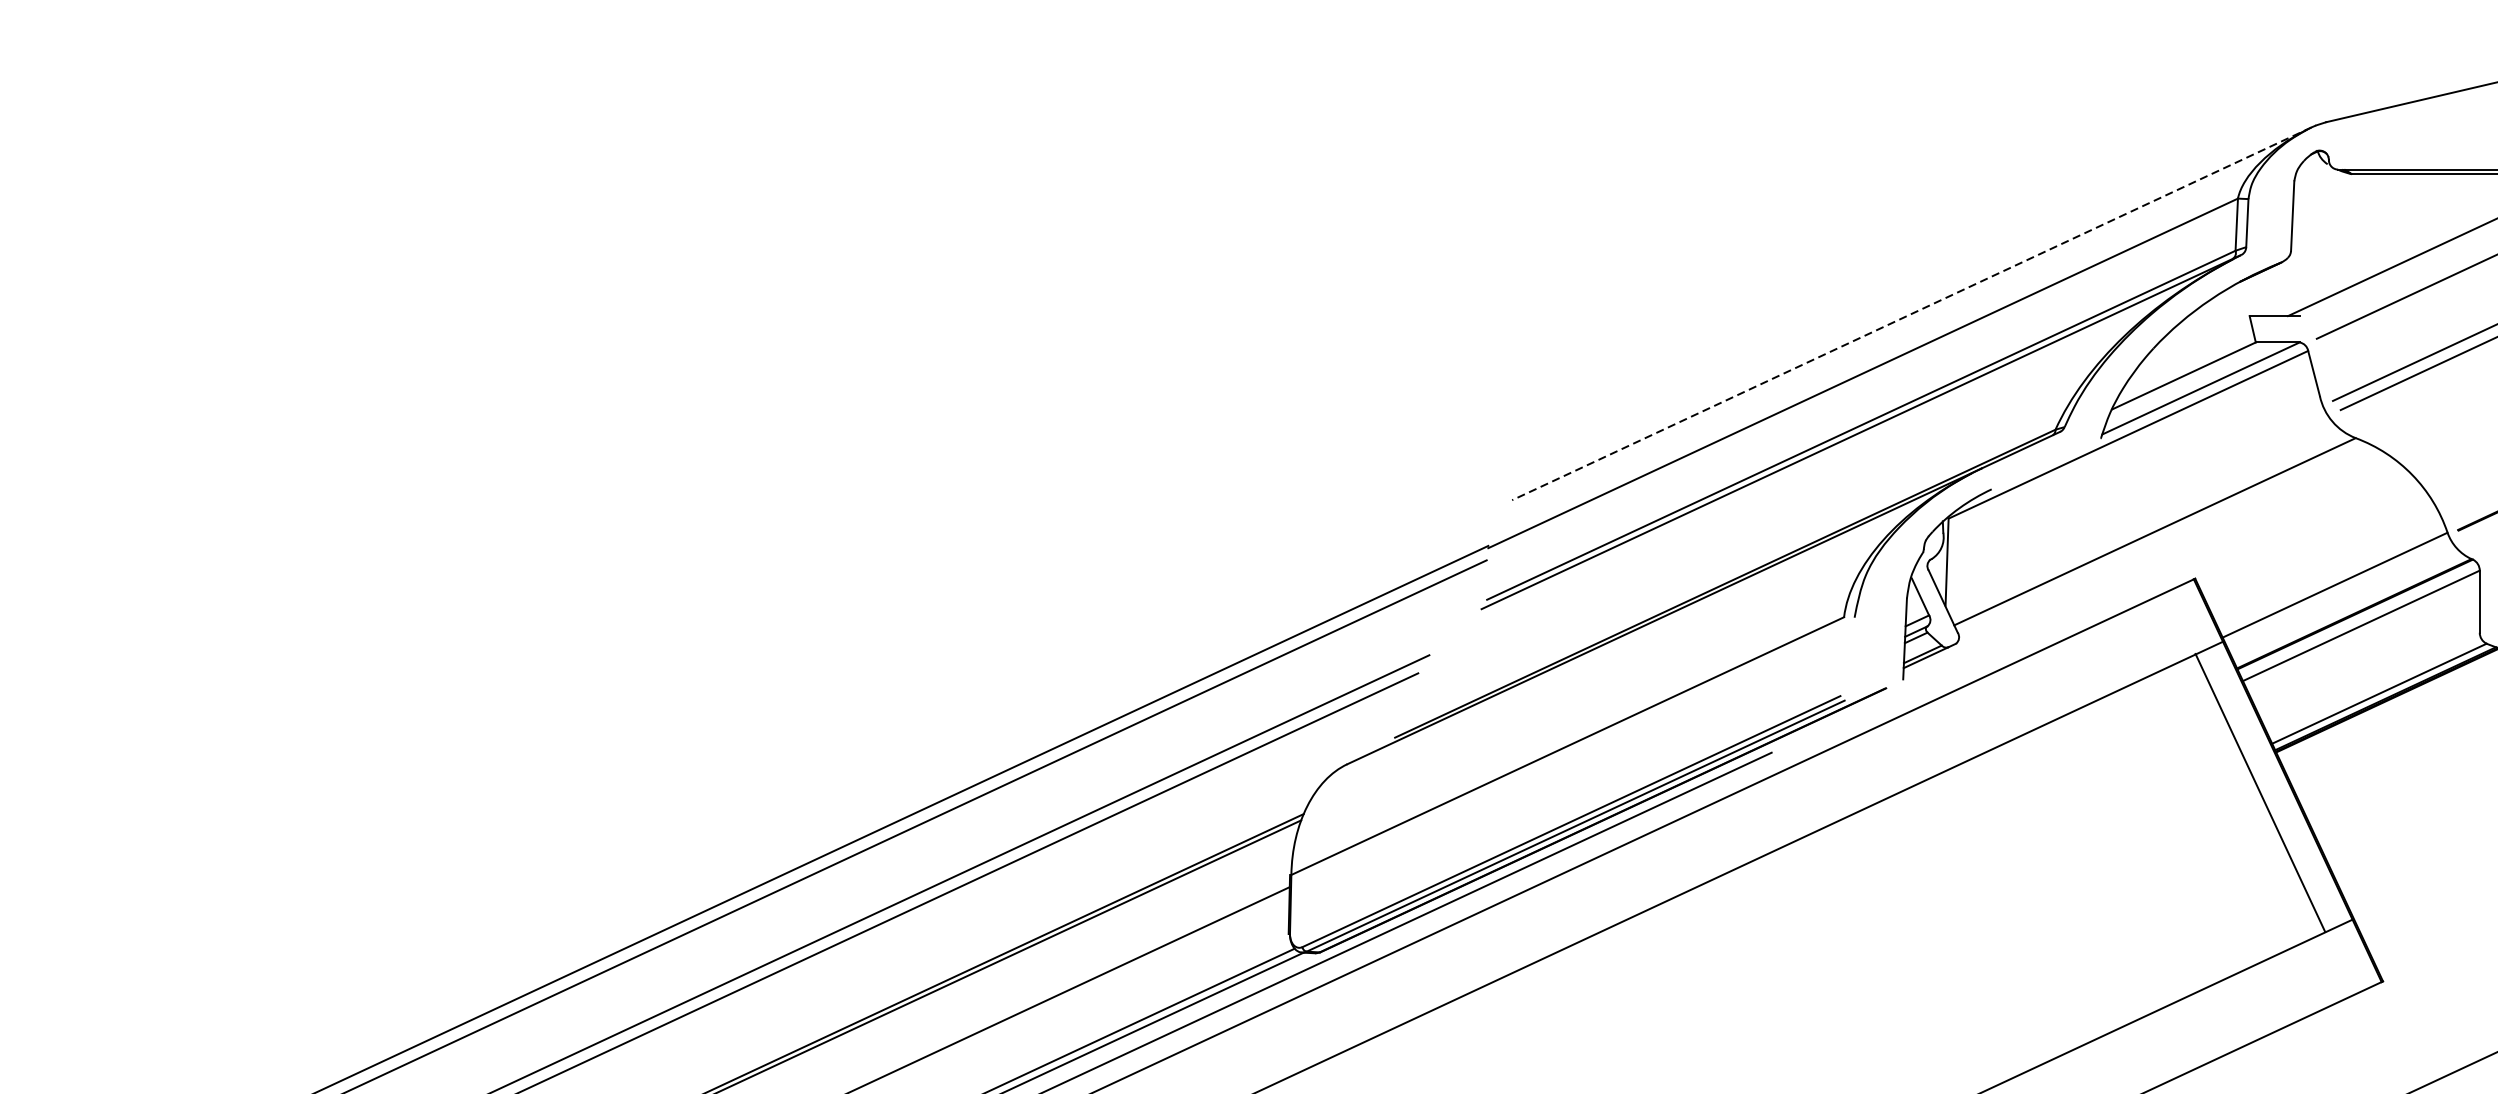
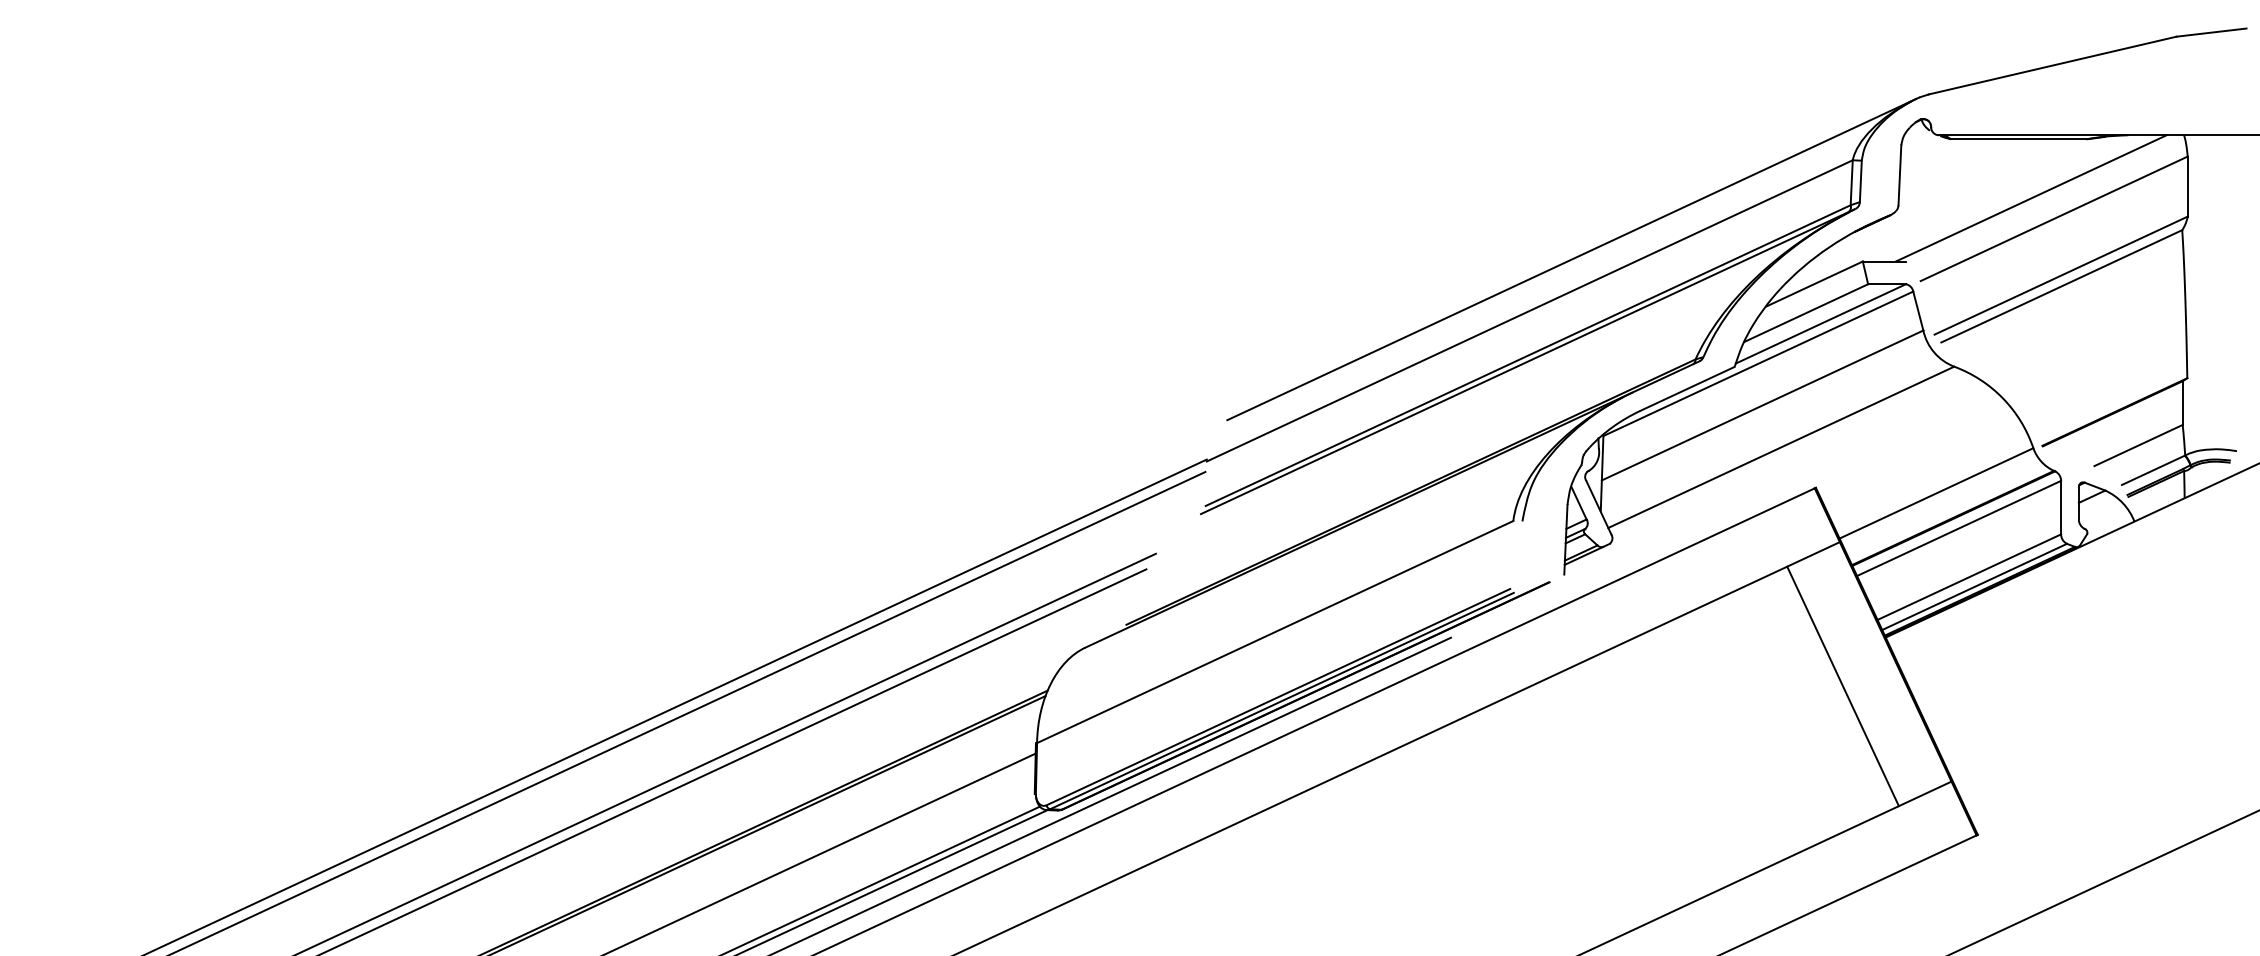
line: (1911, 313) -> (1571, 259), dashed -> solid
line: (2193, 341) -> (1814, 283), added
line: (2046, 463) -> (1687, 388), added
line: (2133, 483) -> (1762, 405), added
line: (2373, 681) -> (1969, 576), added
line: (2259, 793) -> (1842, 686), moved

